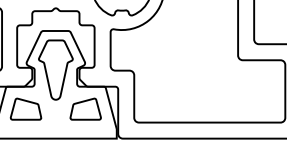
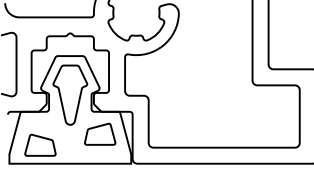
part: (26, 108) -> (40, 144), moved

